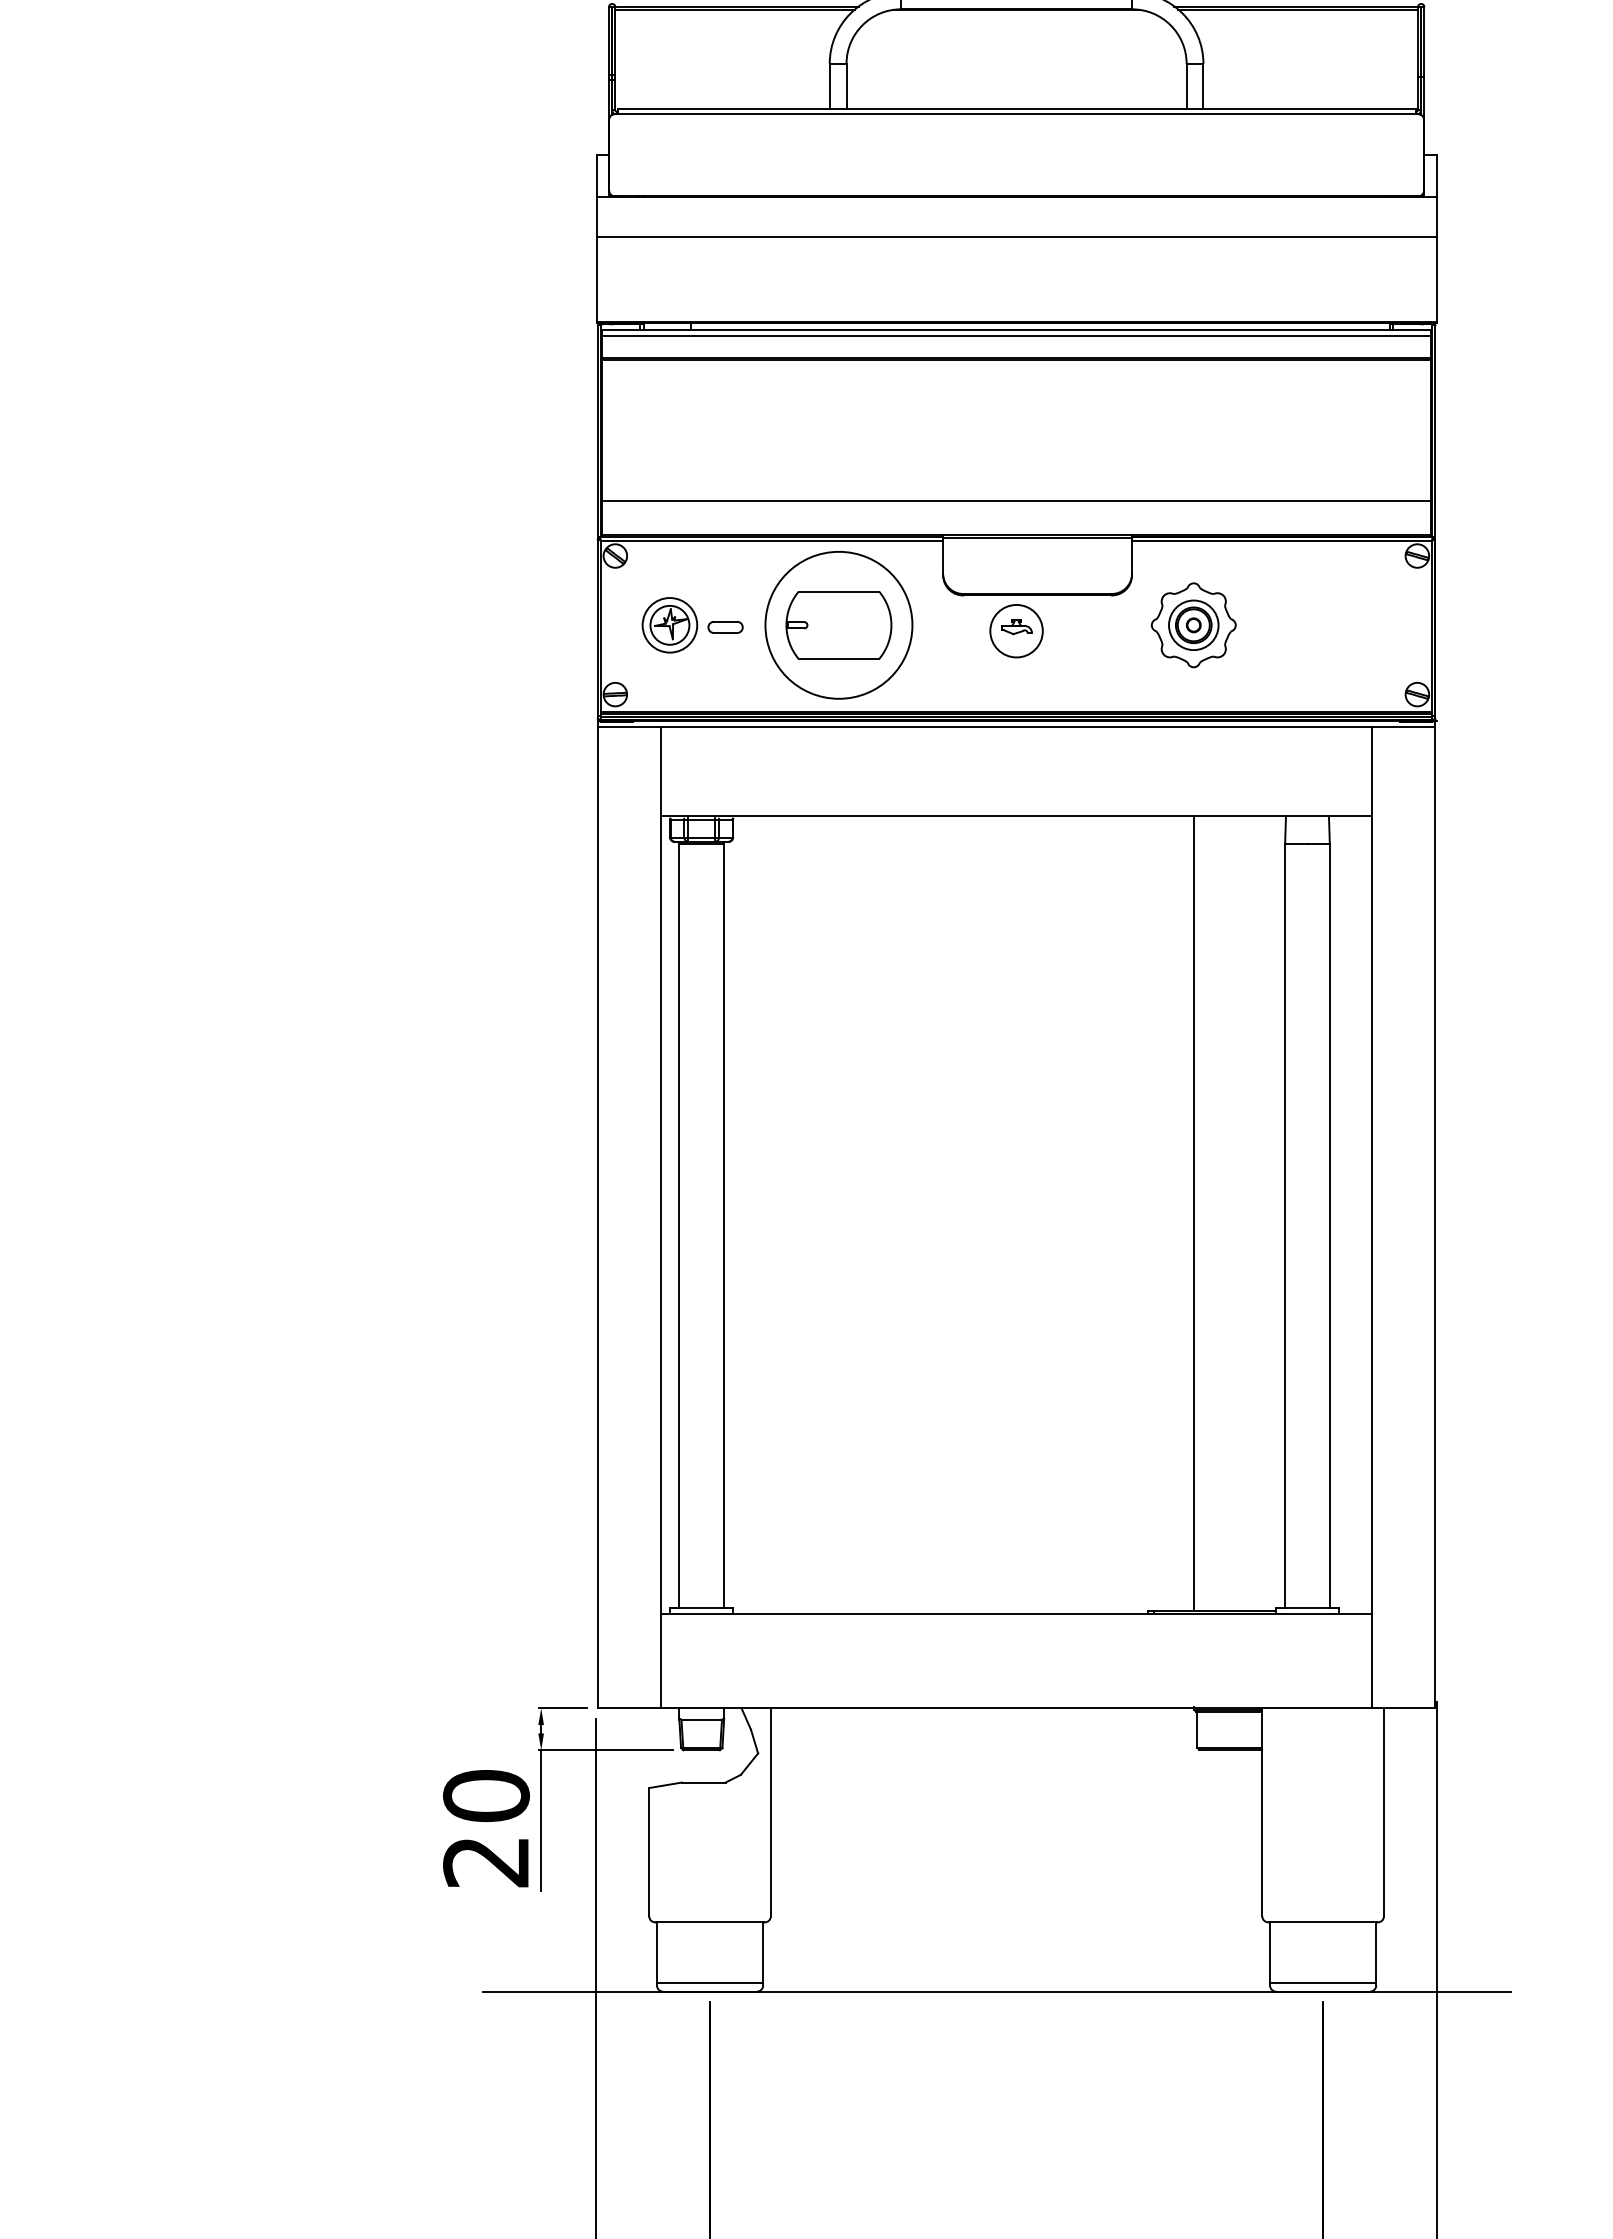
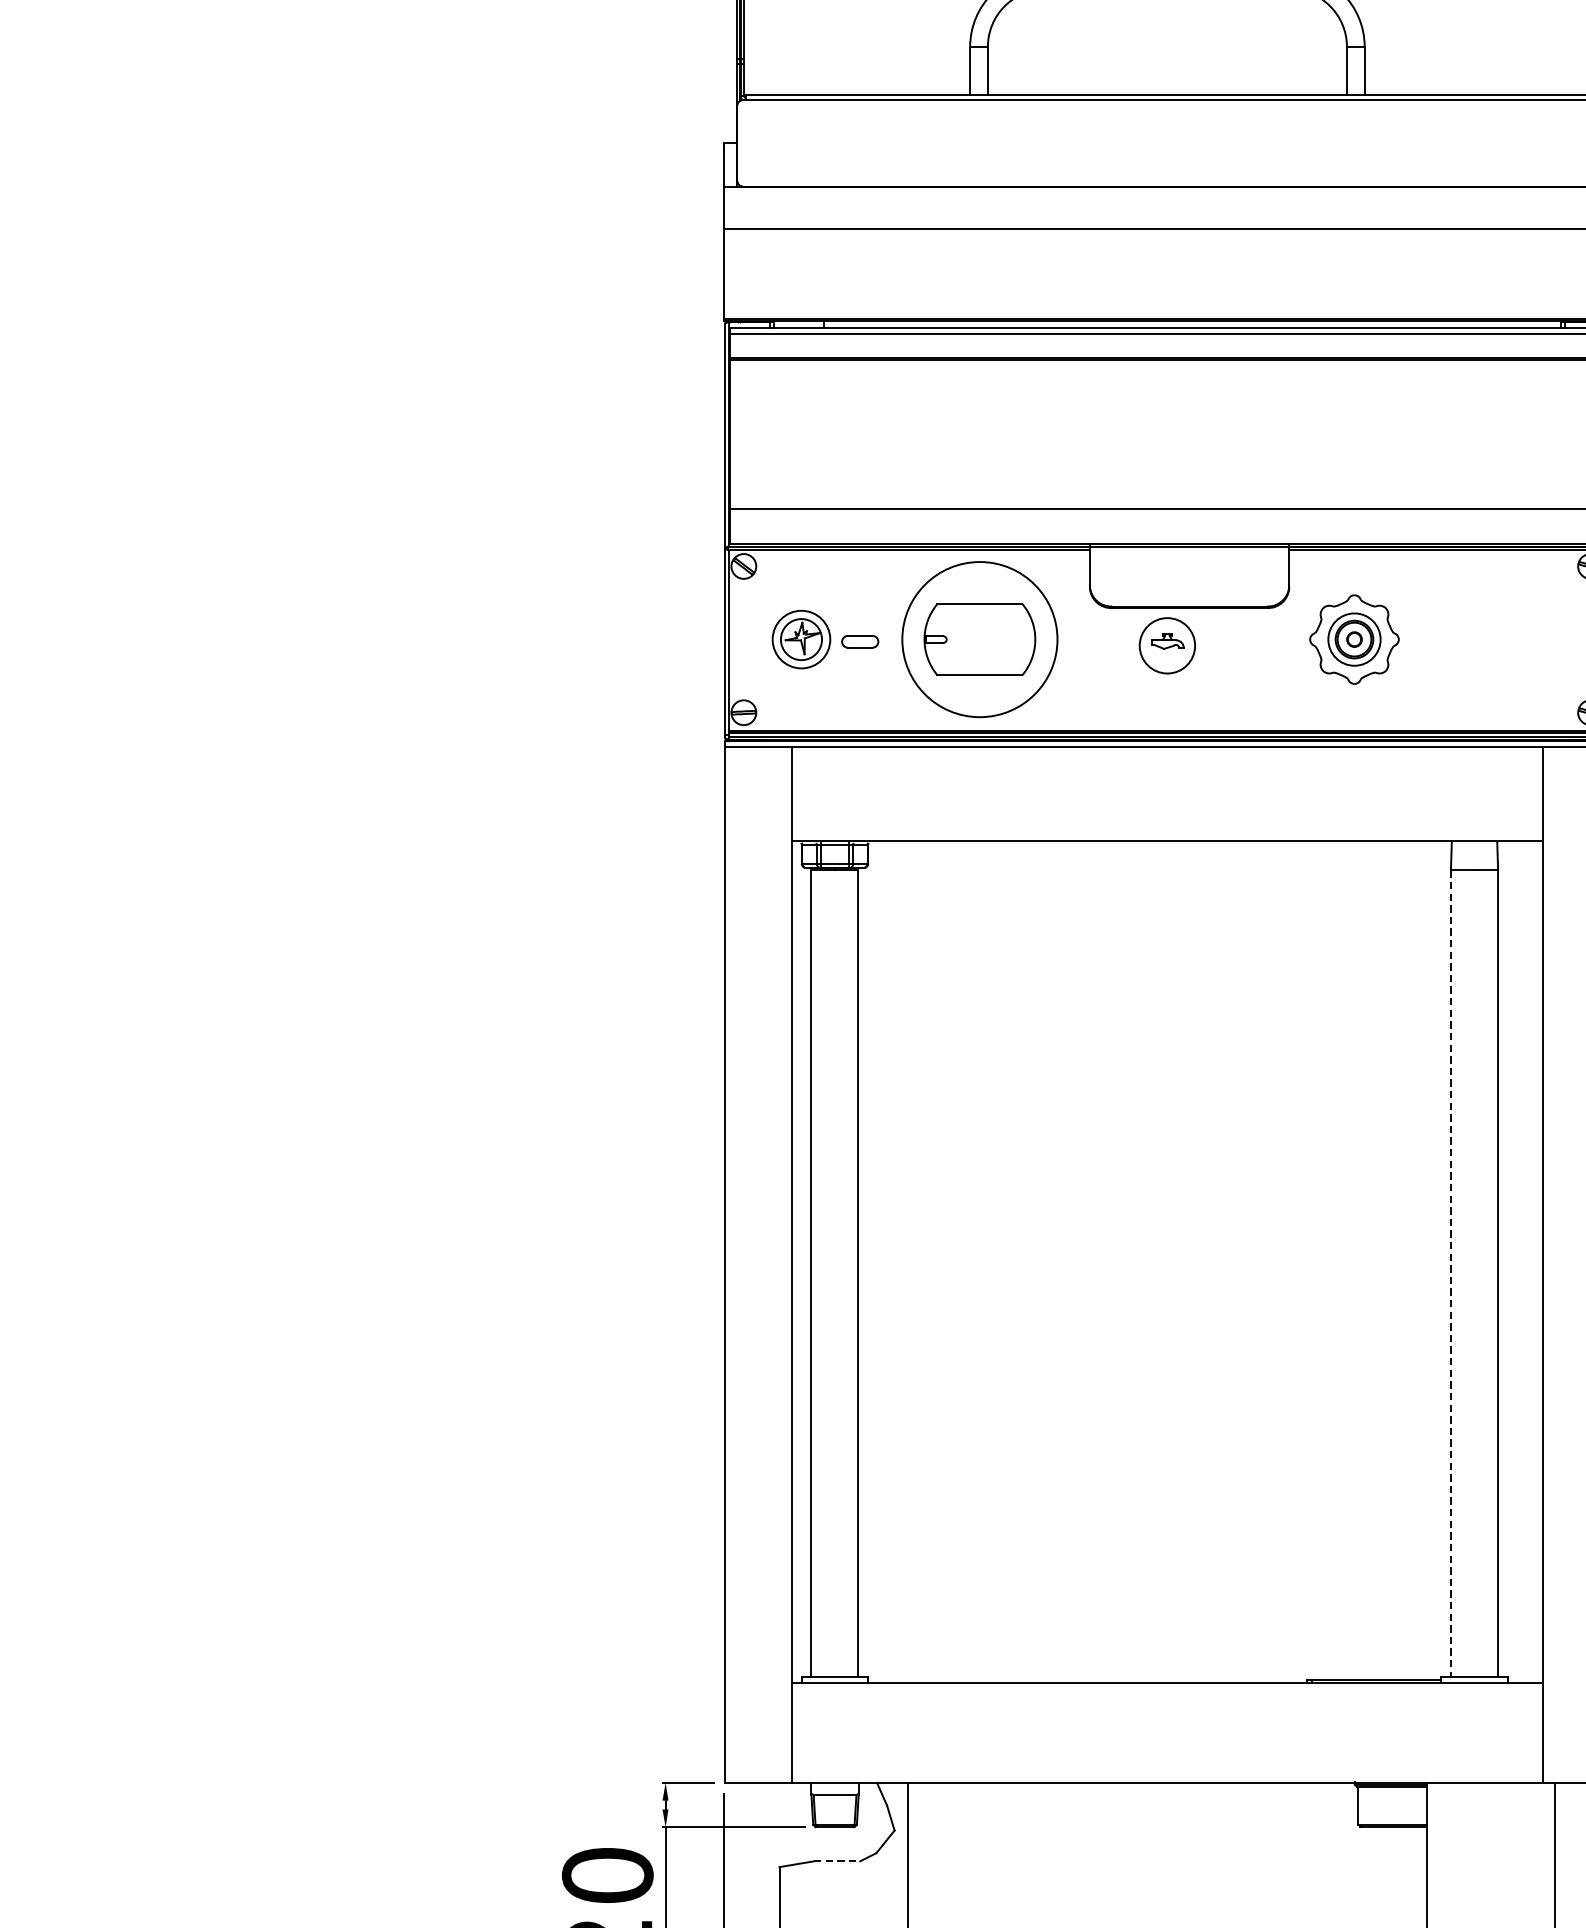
line: (1194, 1213) -> (1355, 1260), removed
line: (1285, 1226) -> (1451, 1274), solid -> dashed
line: (703, 1782) -> (836, 1861), solid -> dashed

